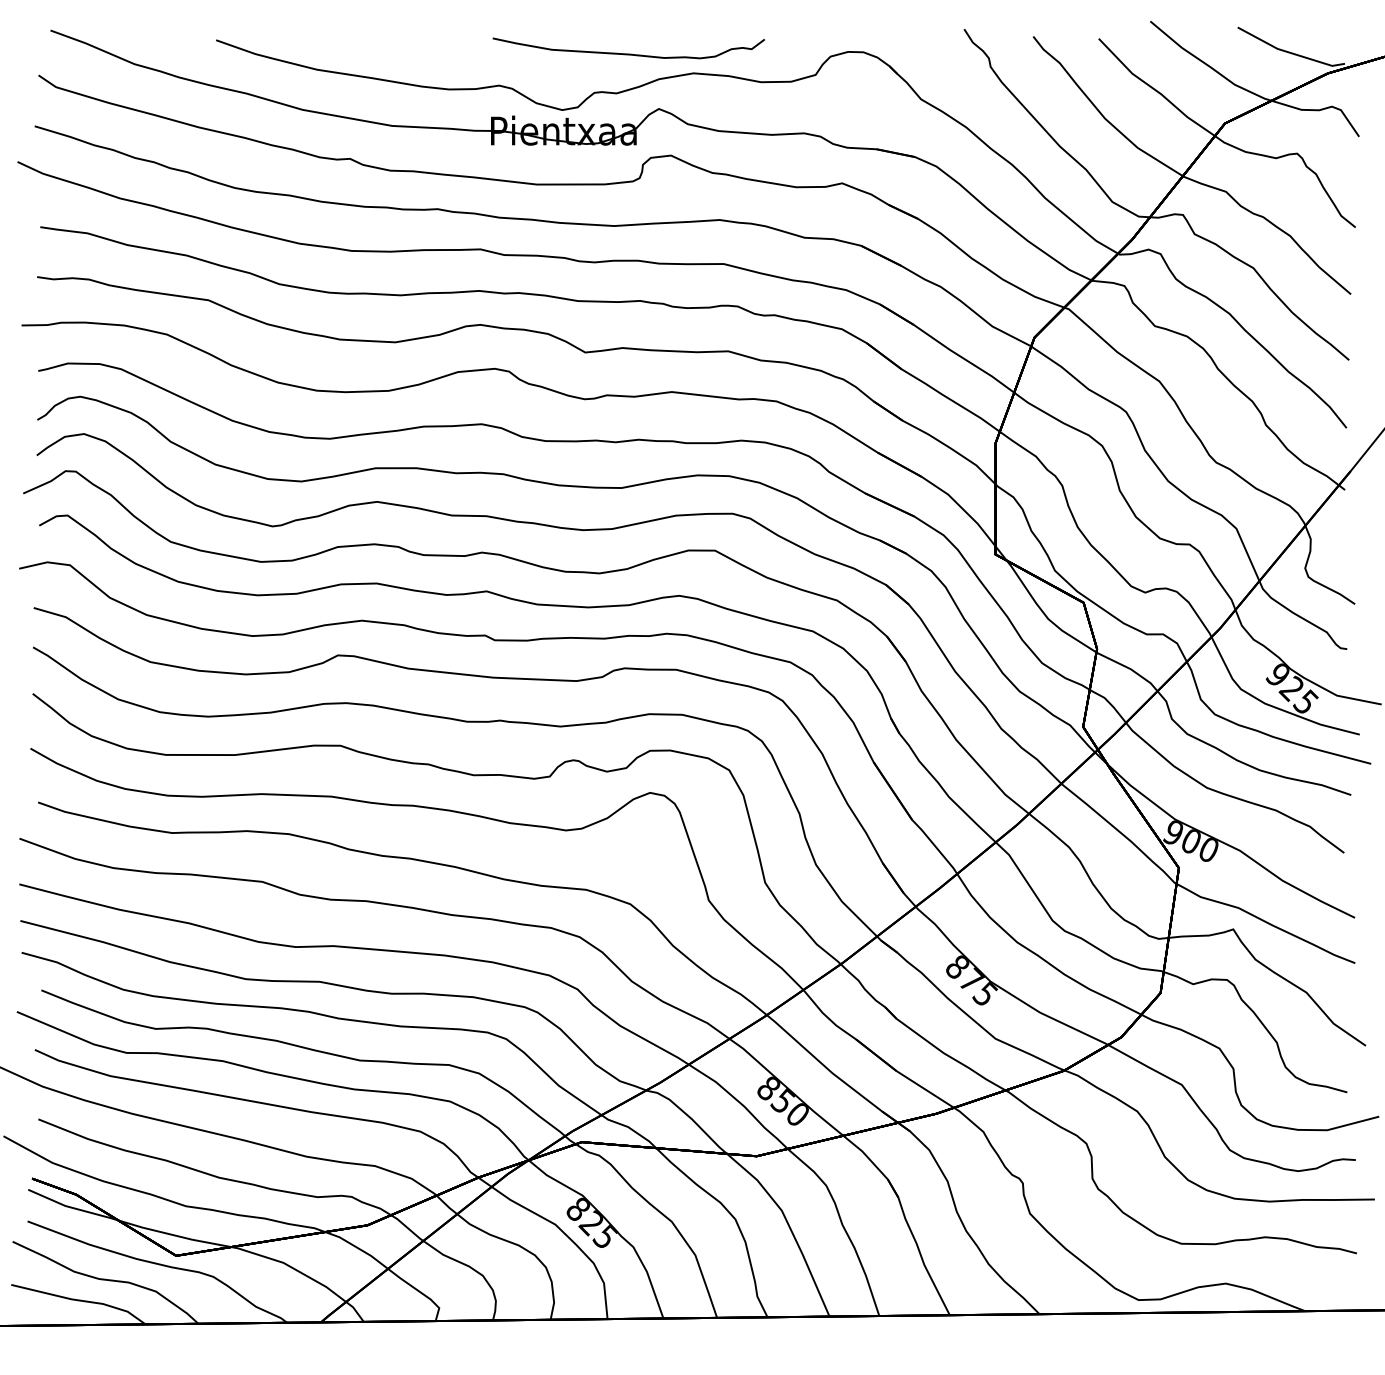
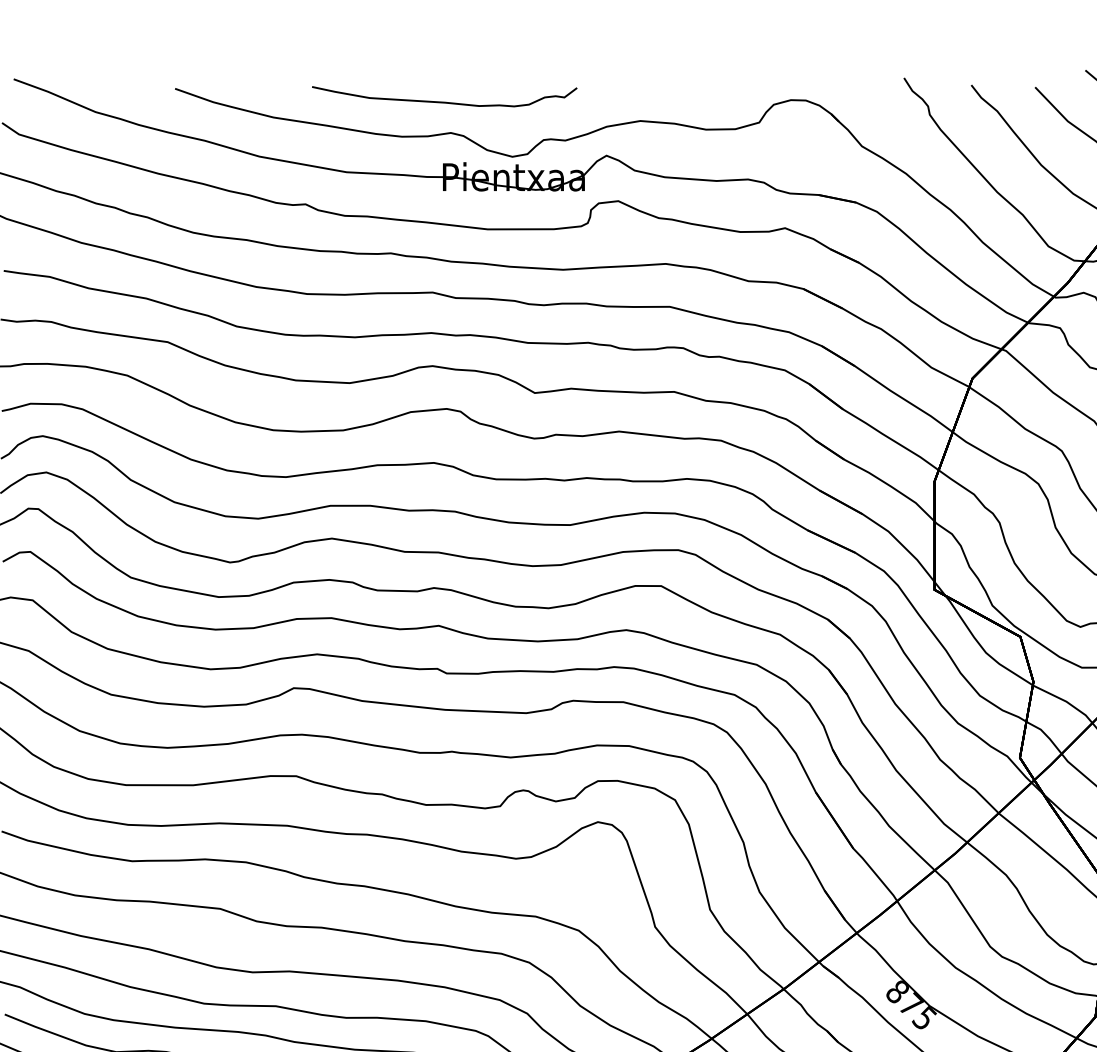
curve: (628, 53) -> (444, 101), moved

